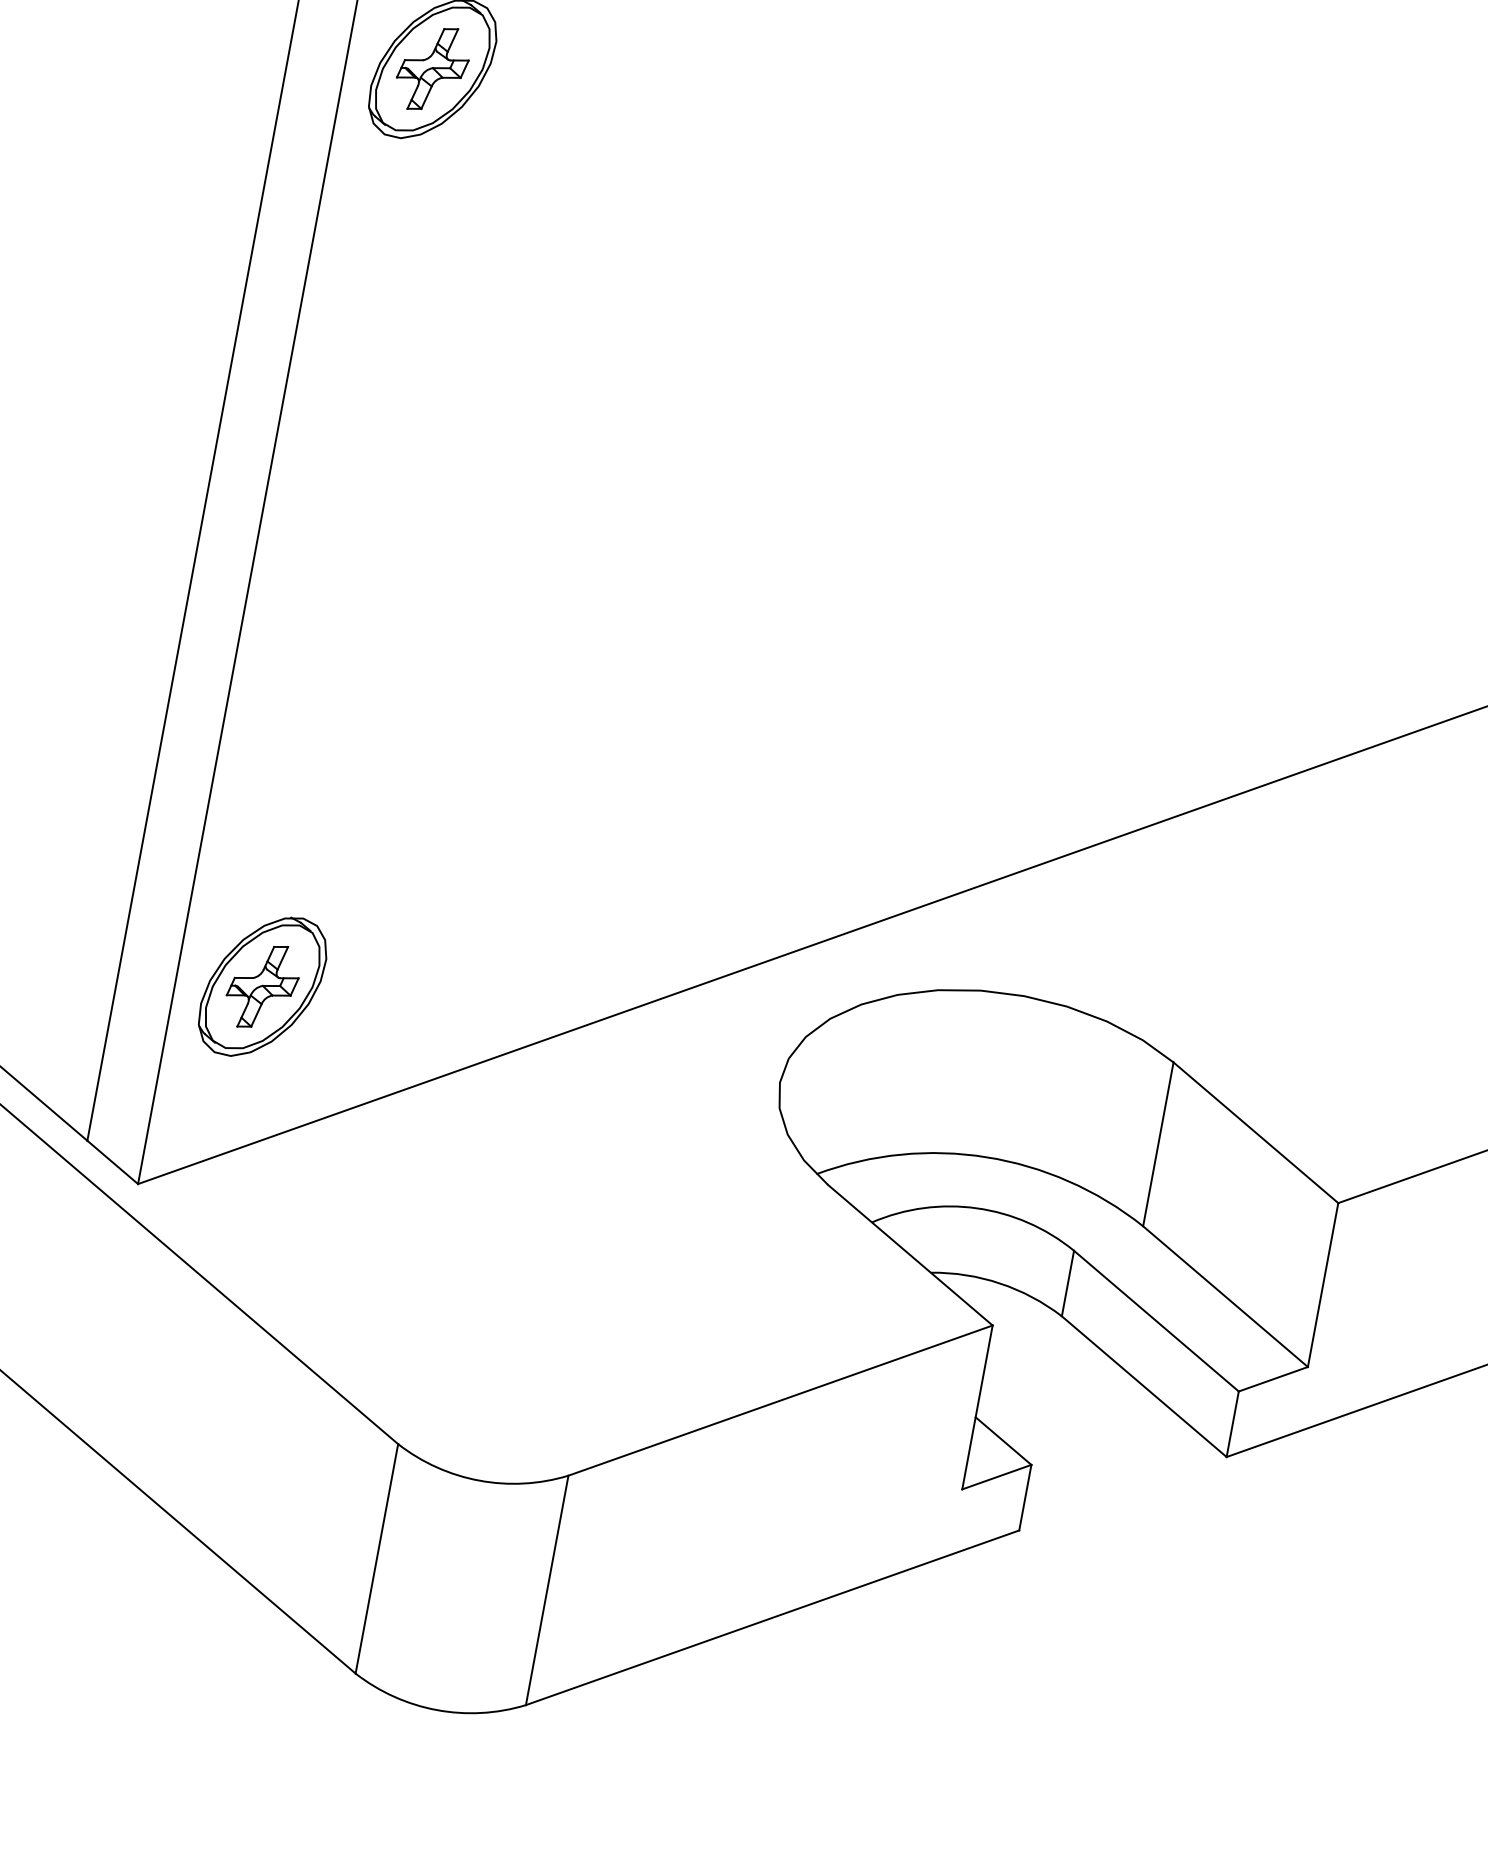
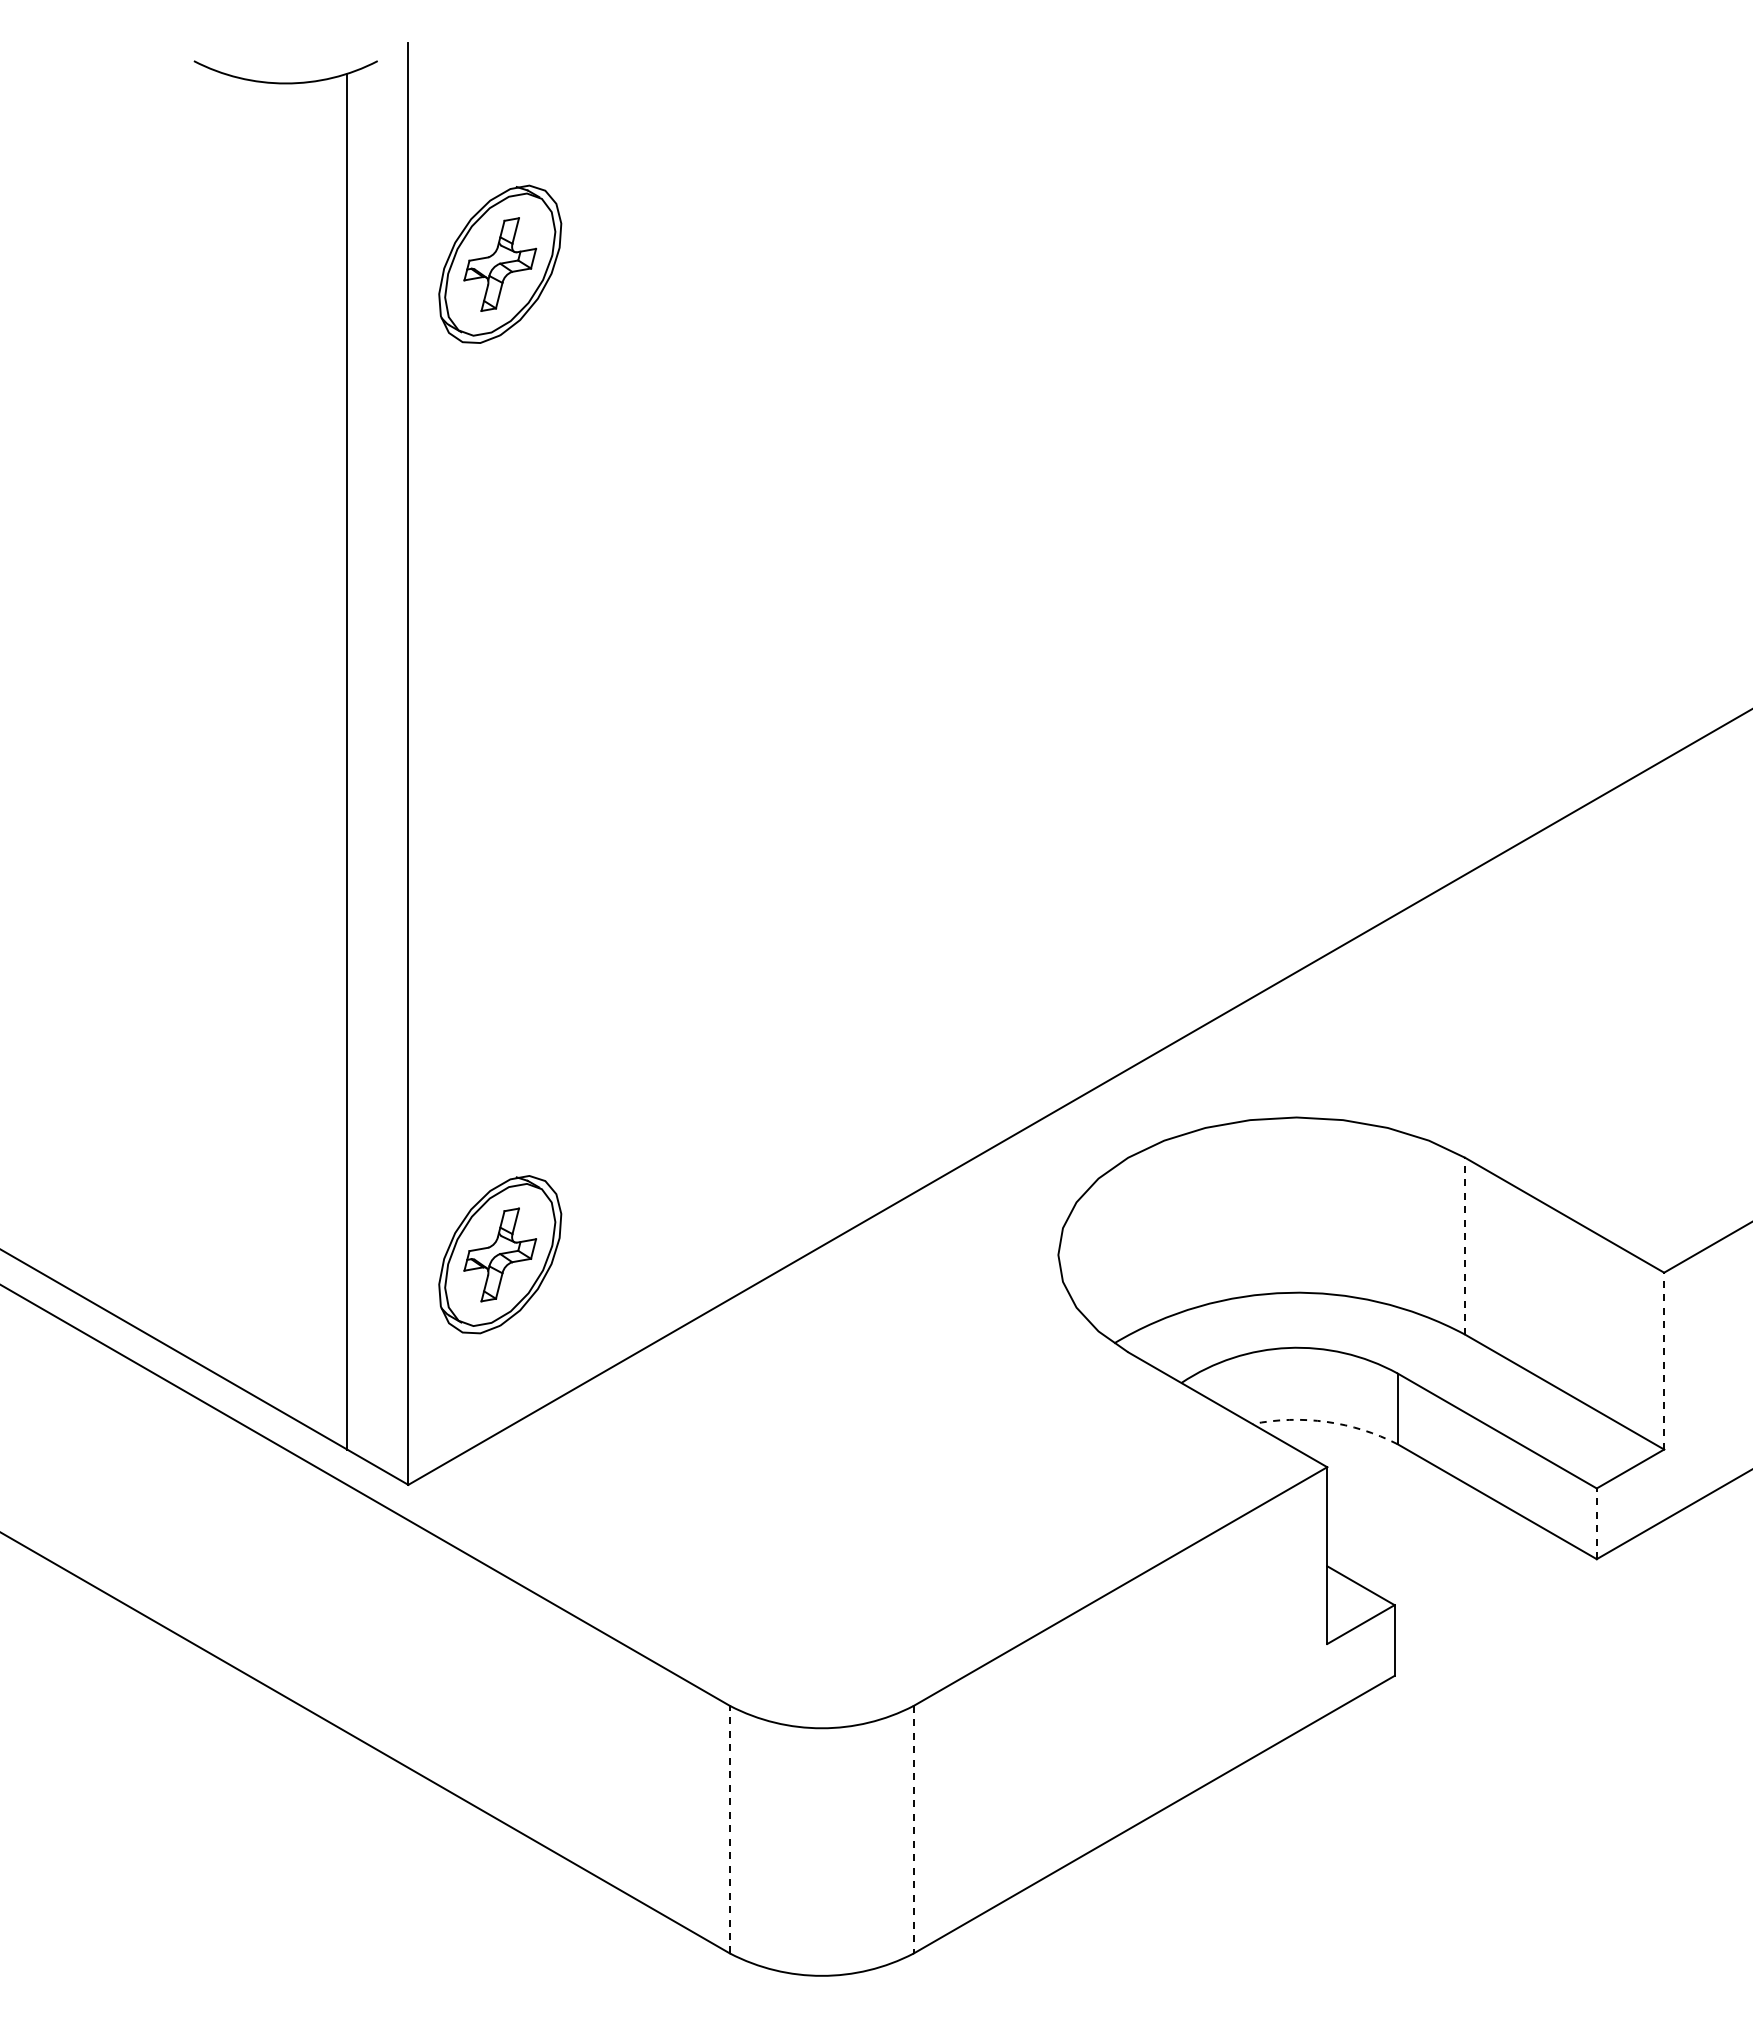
line: (1158, 1143) -> (1465, 1245), solid -> dashed
arc: (999, 1283) -> (1326, 1421), solid -> dashed
line: (1323, 1284) -> (1664, 1360), solid -> dashed
line: (1232, 1423) -> (1596, 1523), solid -> dashed
line: (376, 1558) -> (729, 1829), solid -> dashed
line: (546, 1590) -> (913, 1829), solid -> dashed

